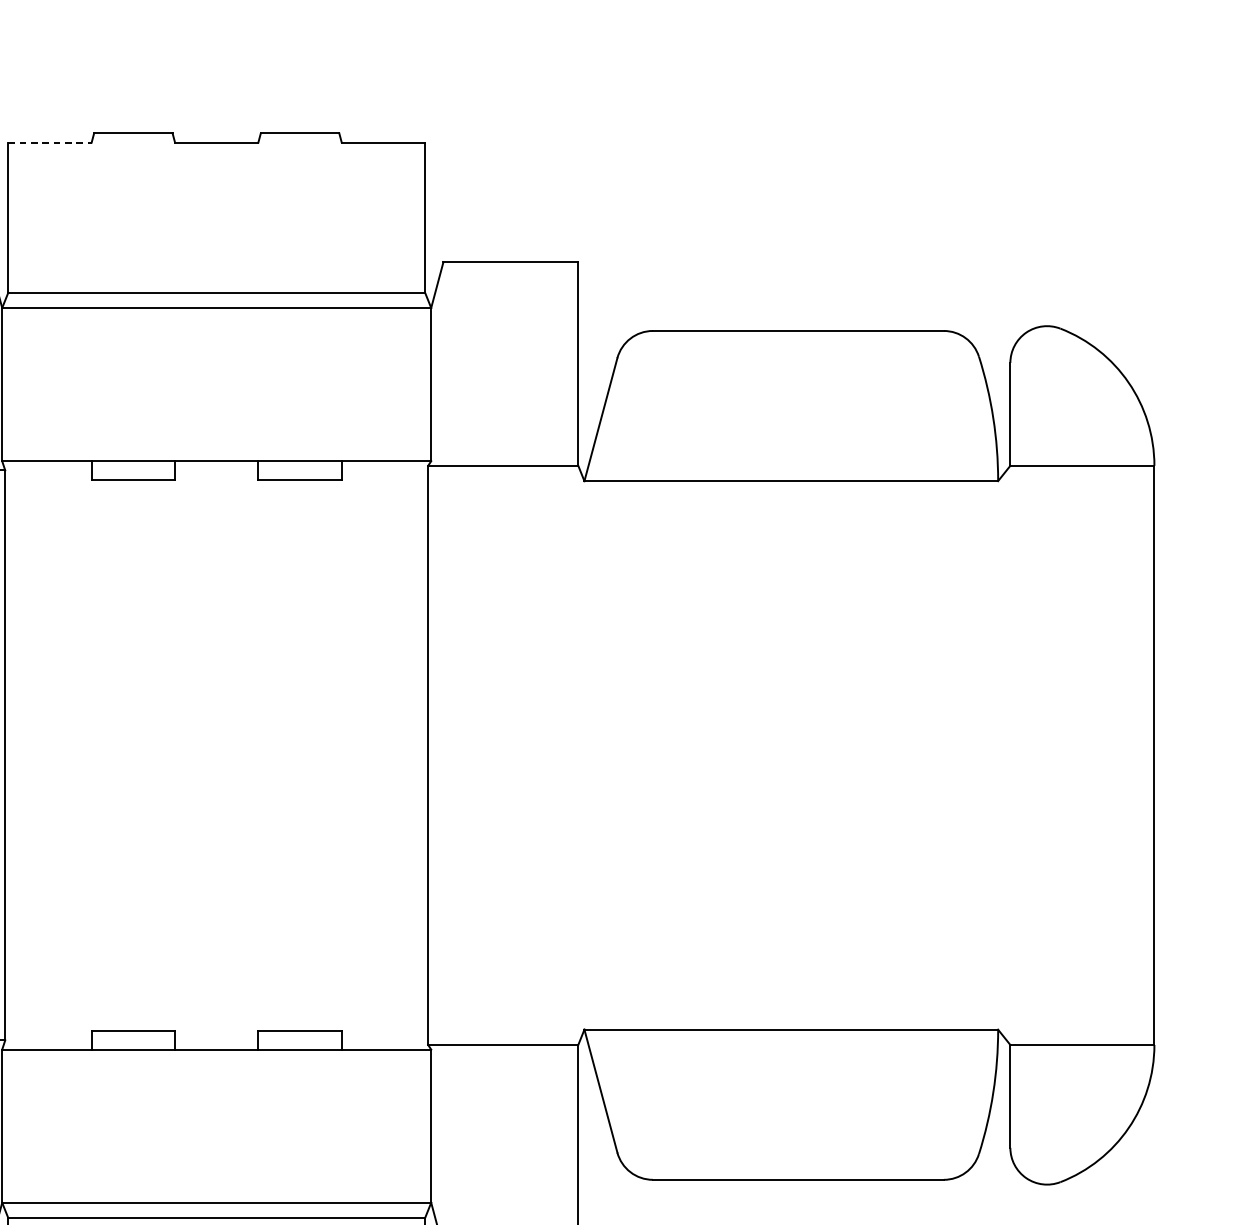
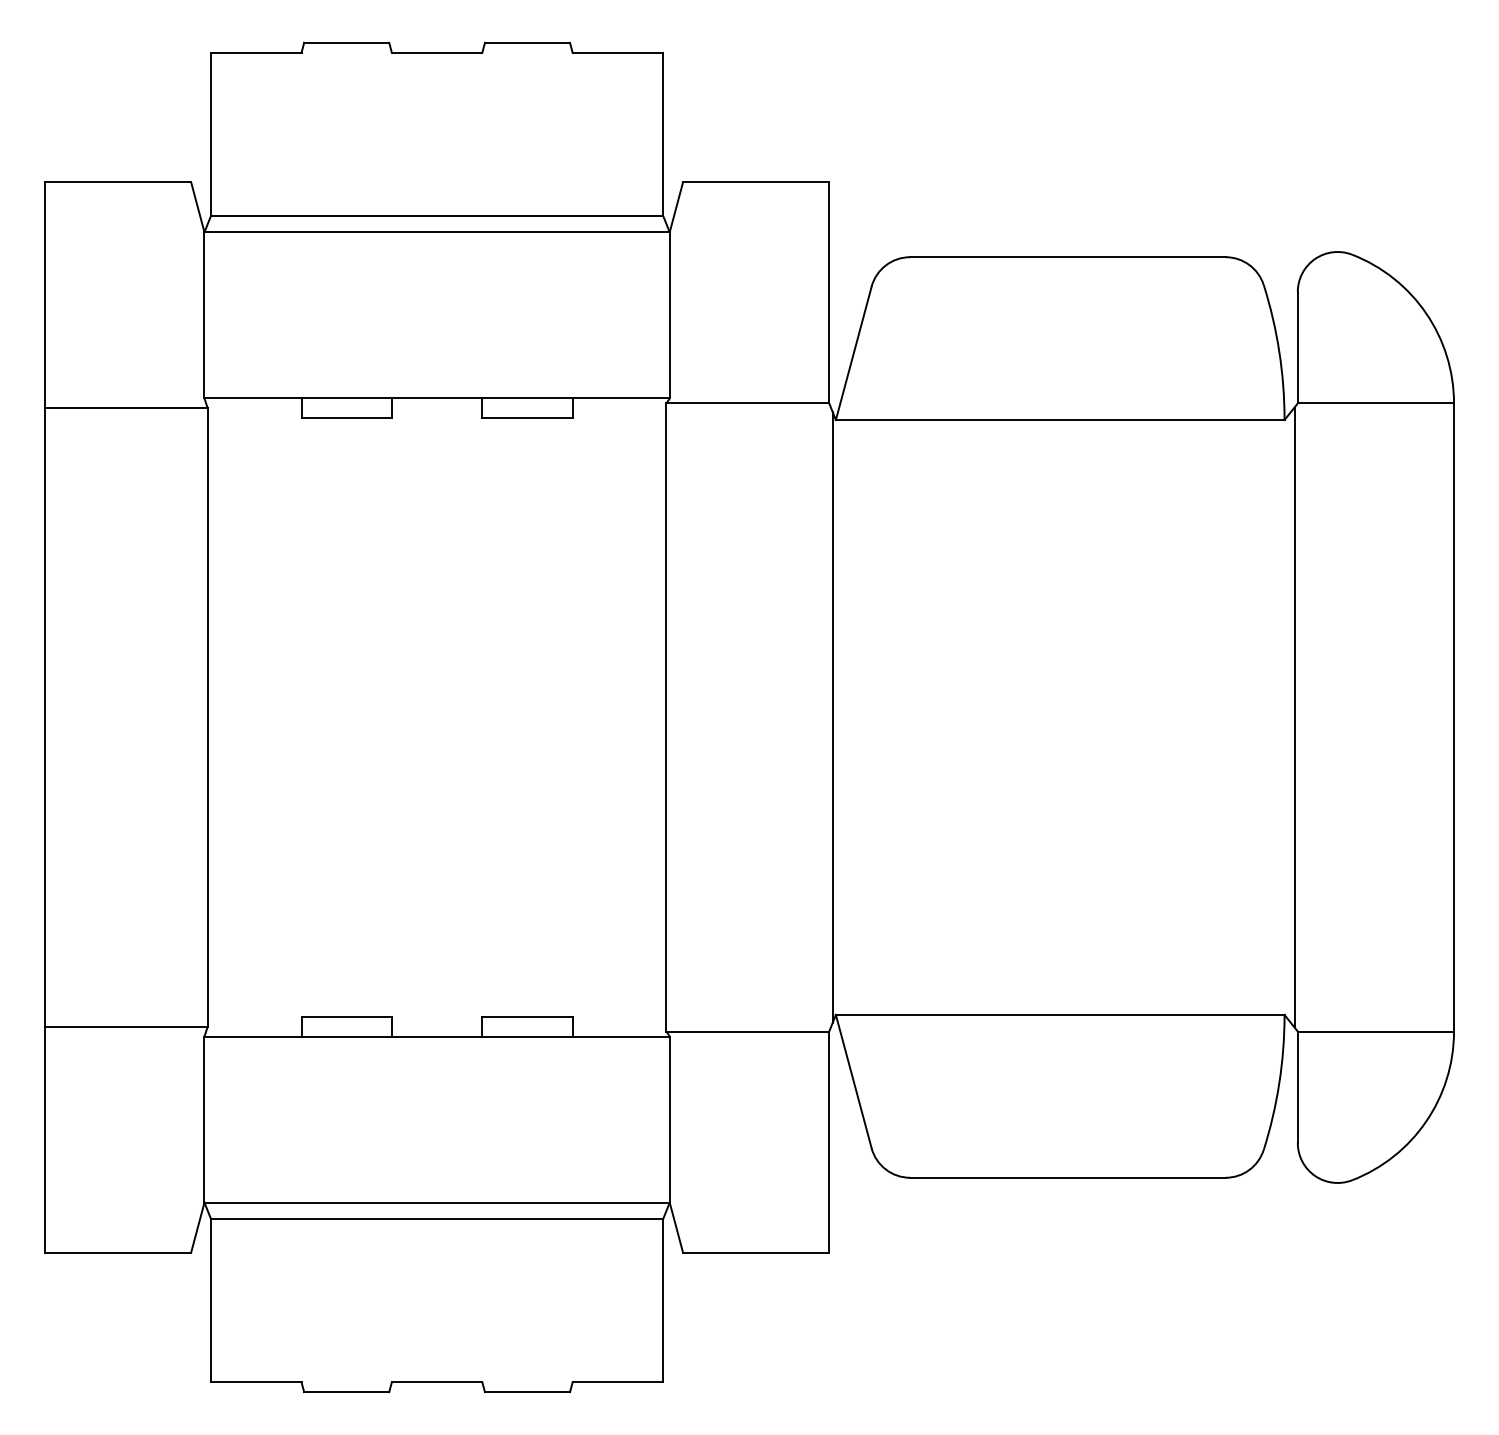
line: (50, 142) -> (256, 52), dashed -> solid
line: (581, 755) -> (832, 717), added
line: (1007, 755) -> (1294, 717), added

